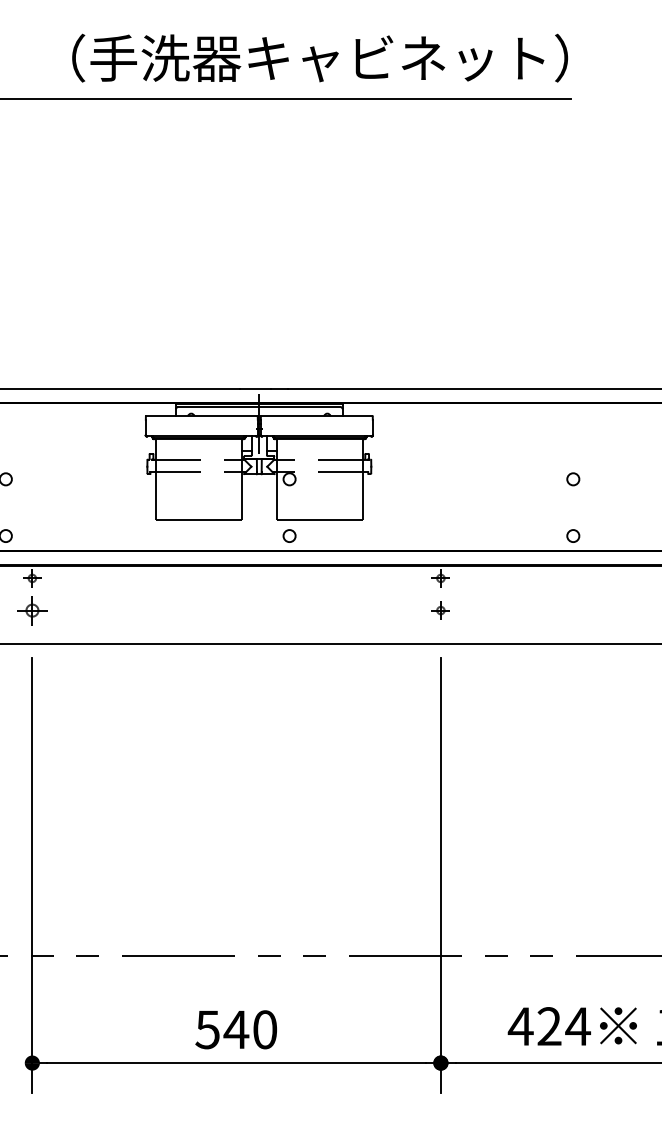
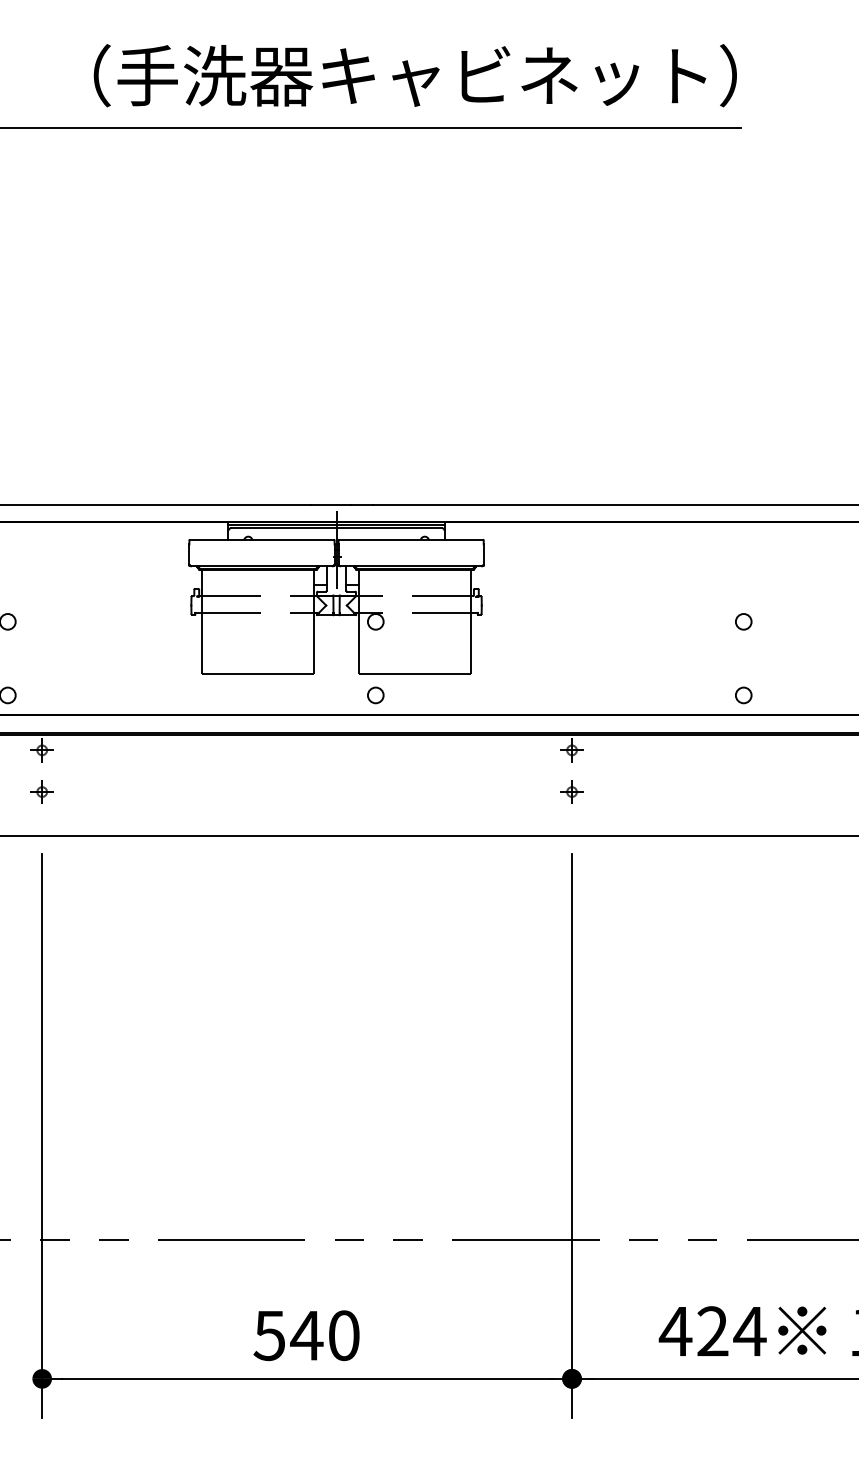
part: (31, 610) -> (41, 791), size x0.62

